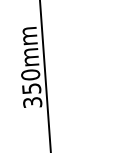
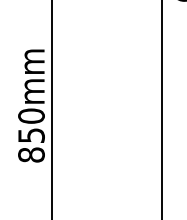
text: (32, 102) -> (31, 154), 350mm -> 850mm

